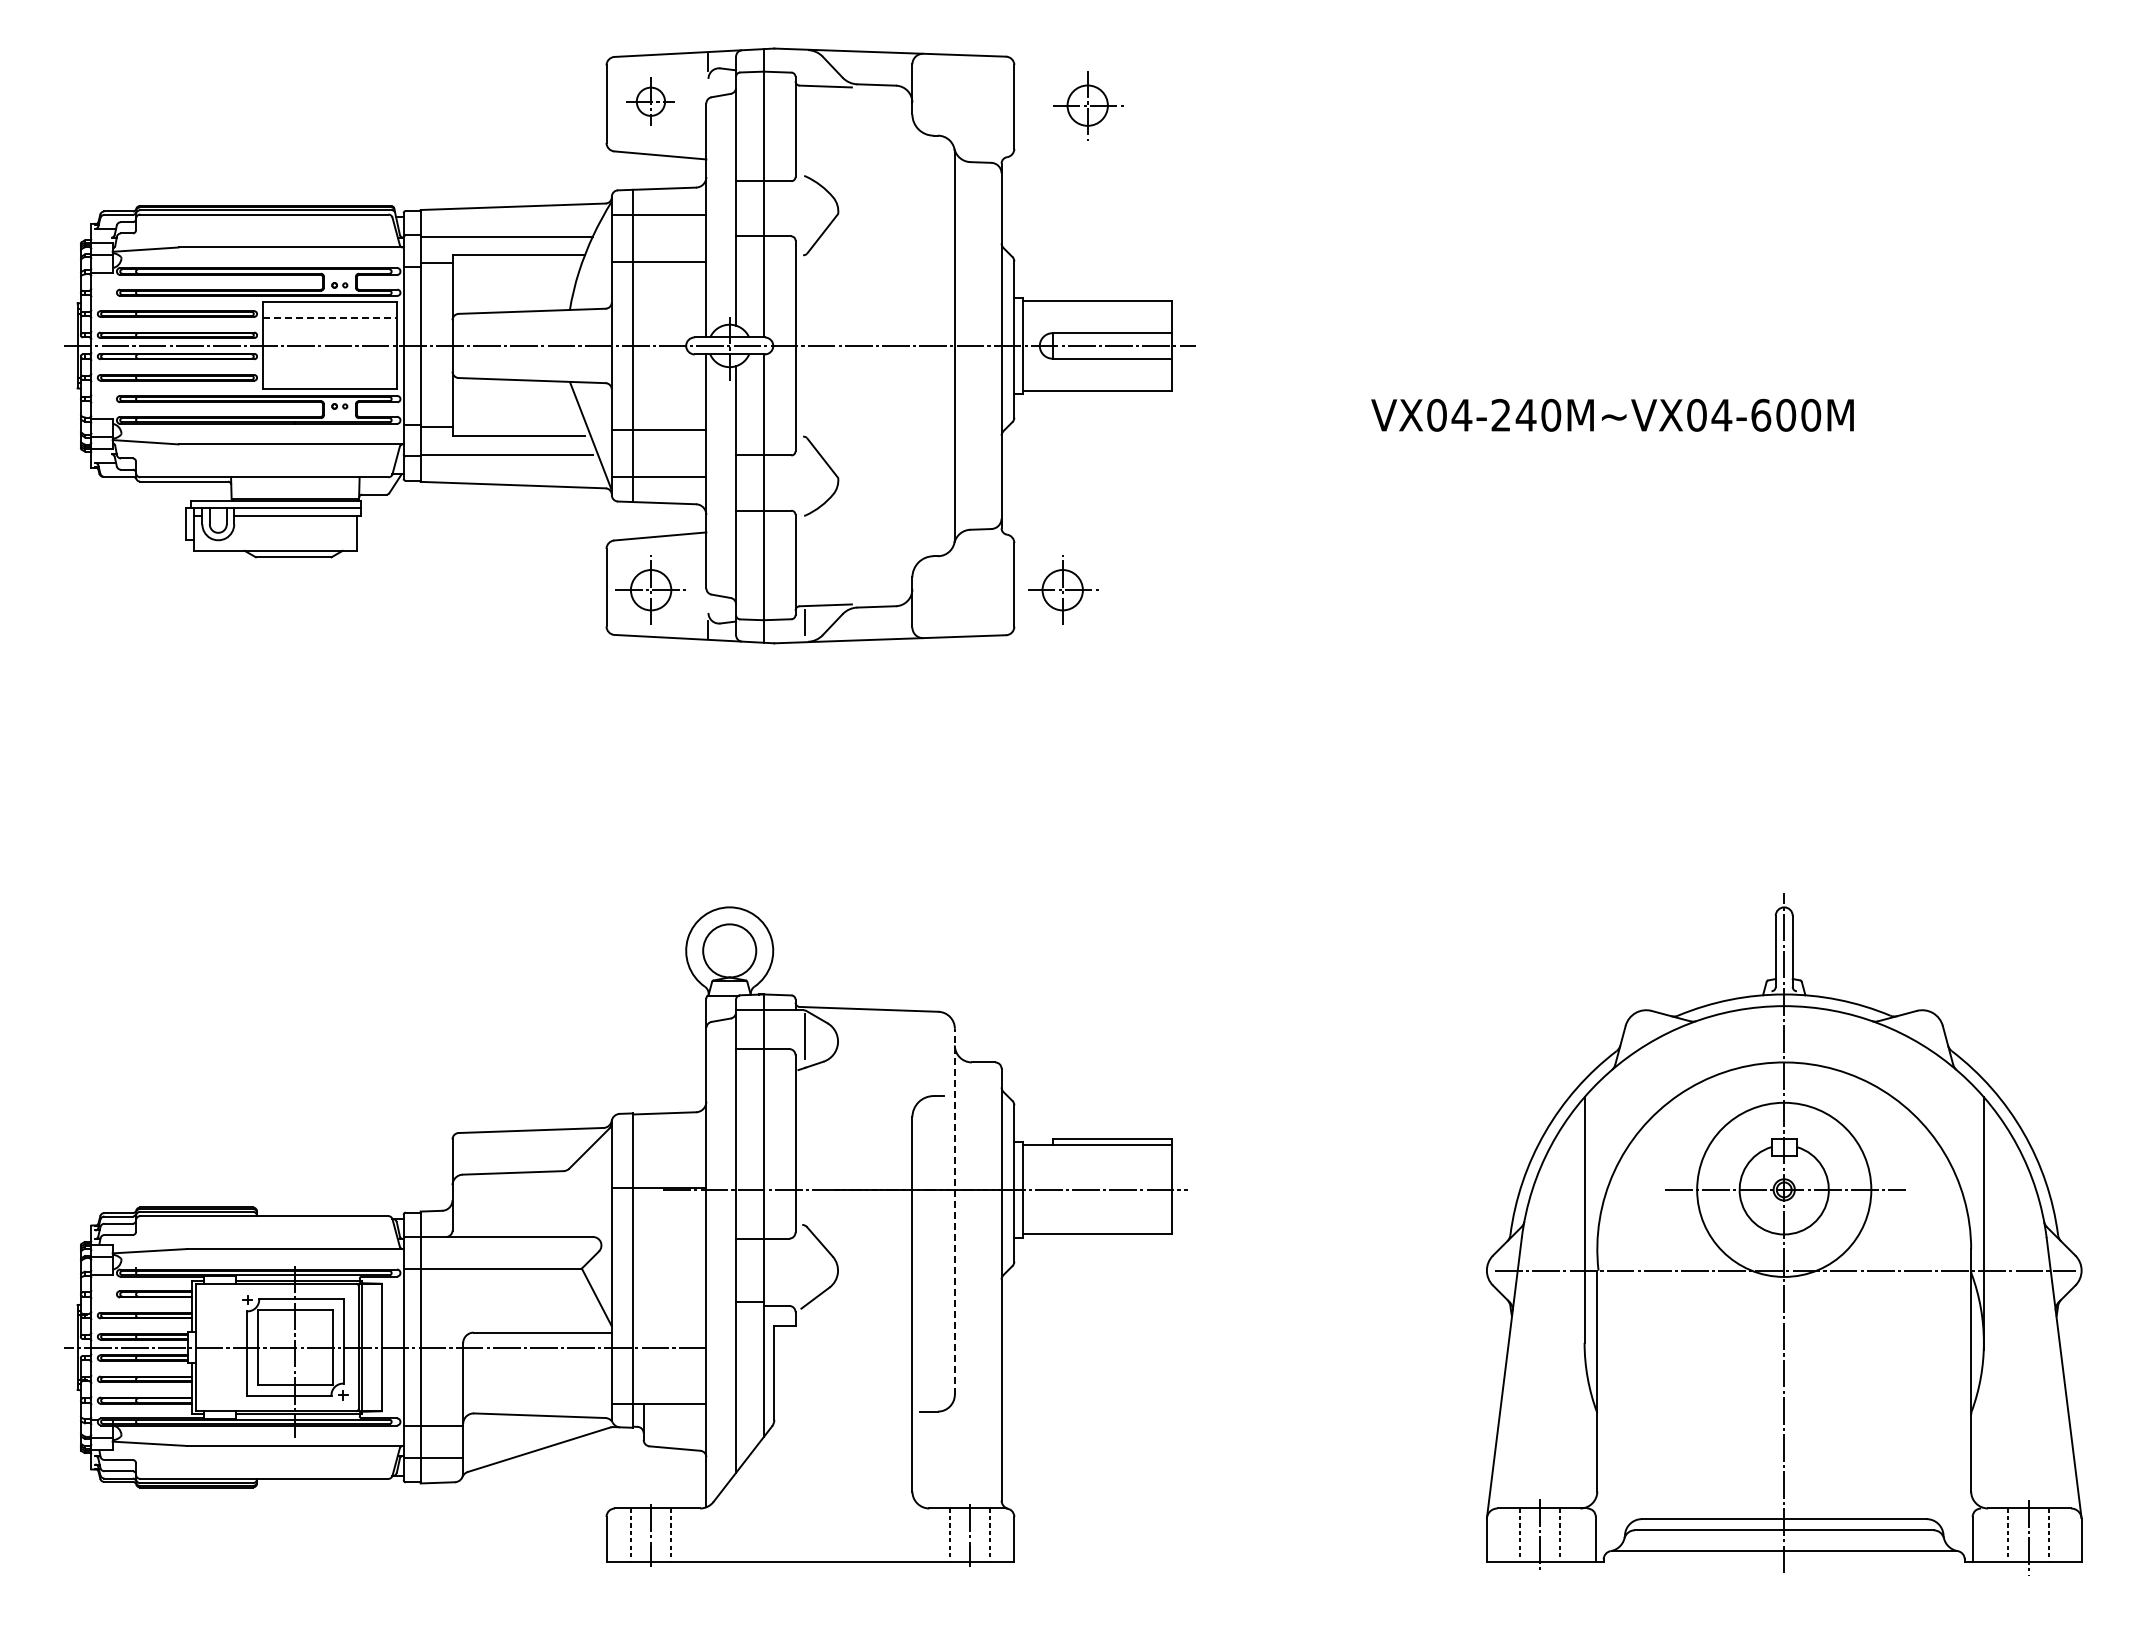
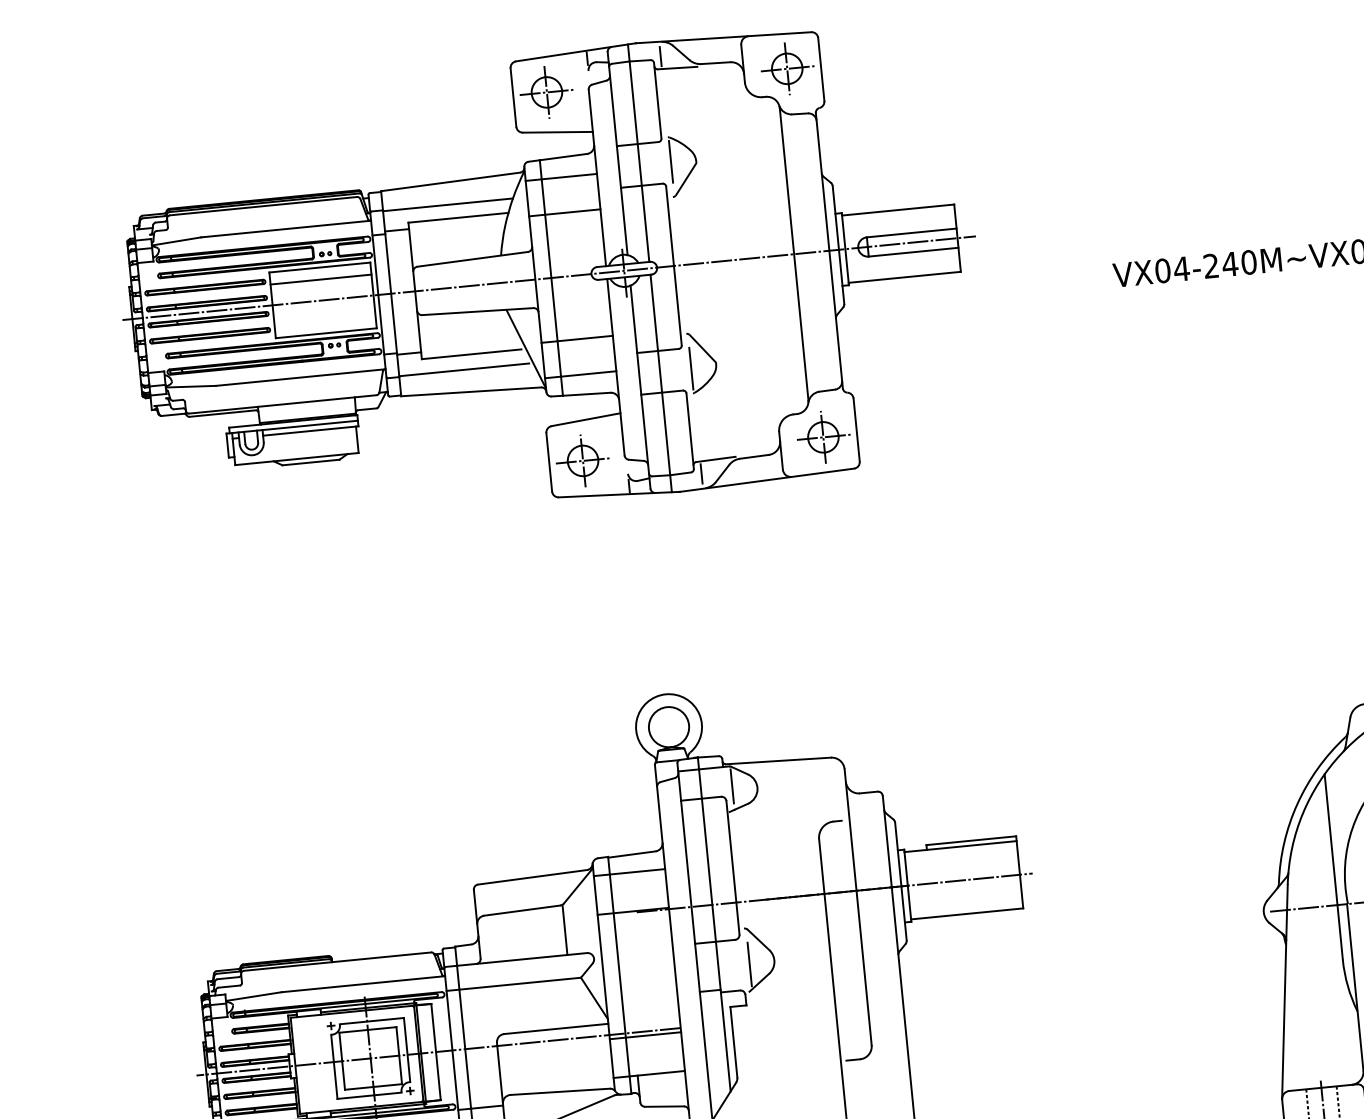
line: (805, 68) -> (660, 55), added
part: (650, 101) -> (546, 92), size x1.43
part: (1088, 105) -> (787, 68), moved
line: (805, 208) -> (671, 161), added
line: (330, 318) -> (321, 279), dashed -> solid
line: (805, 482) -> (691, 368), added
part: (1063, 589) -> (823, 436), moved
line: (658, 1136) -> (629, 872), added
line: (566, 1203) -> (564, 929), added
line: (954, 1211) -> (857, 907), dashed -> solid
line: (805, 1272) -> (749, 964), added
line: (658, 1353) -> (645, 1036), added

